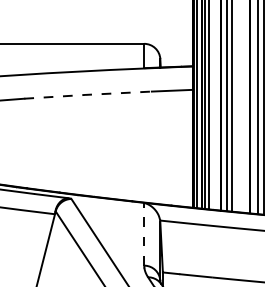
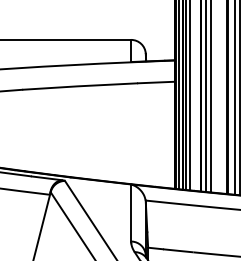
line: (87, 95) -> (79, 86), dashed -> solid
line: (144, 233) -> (131, 212), dashed -> solid

